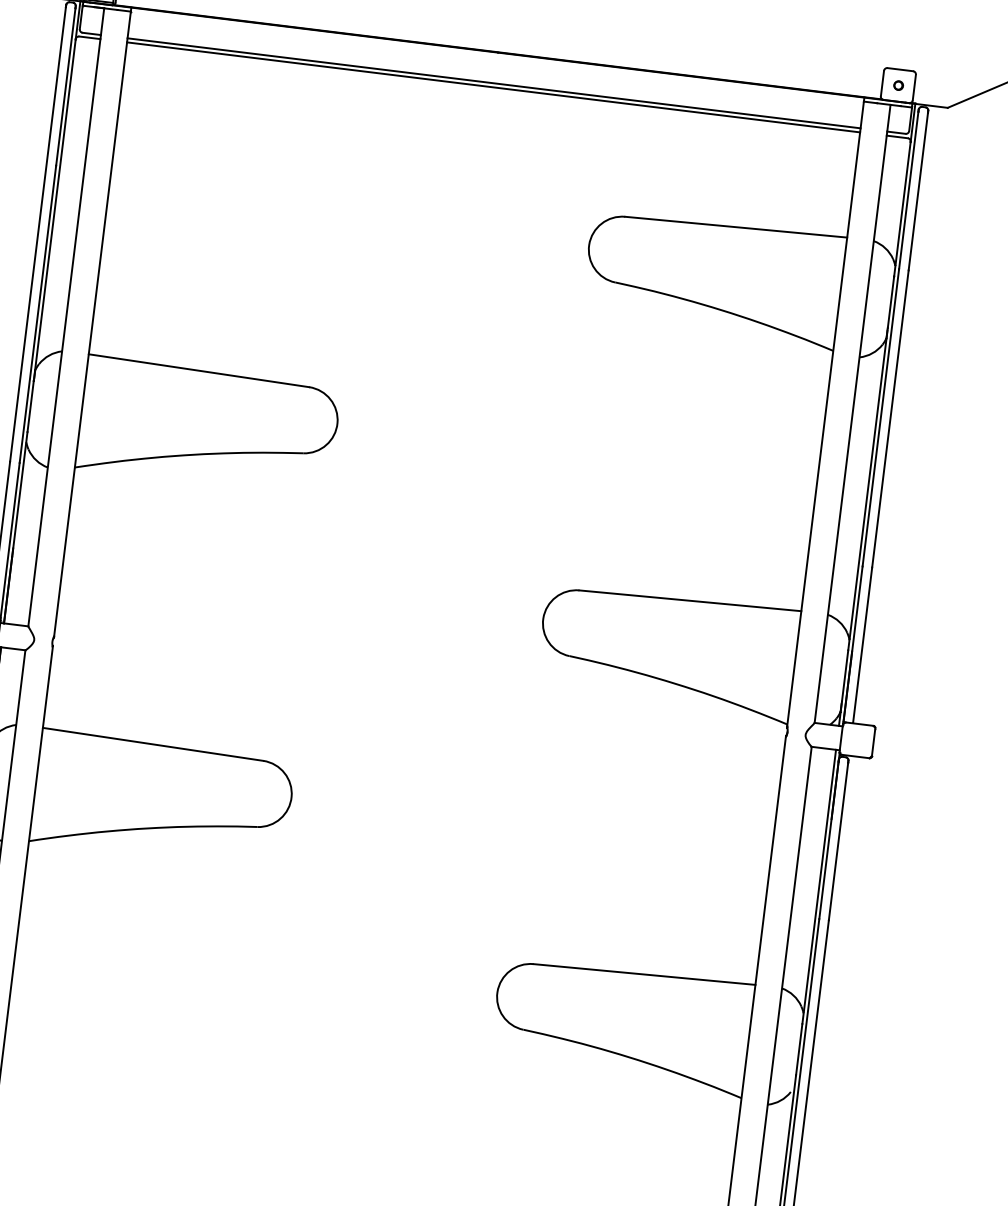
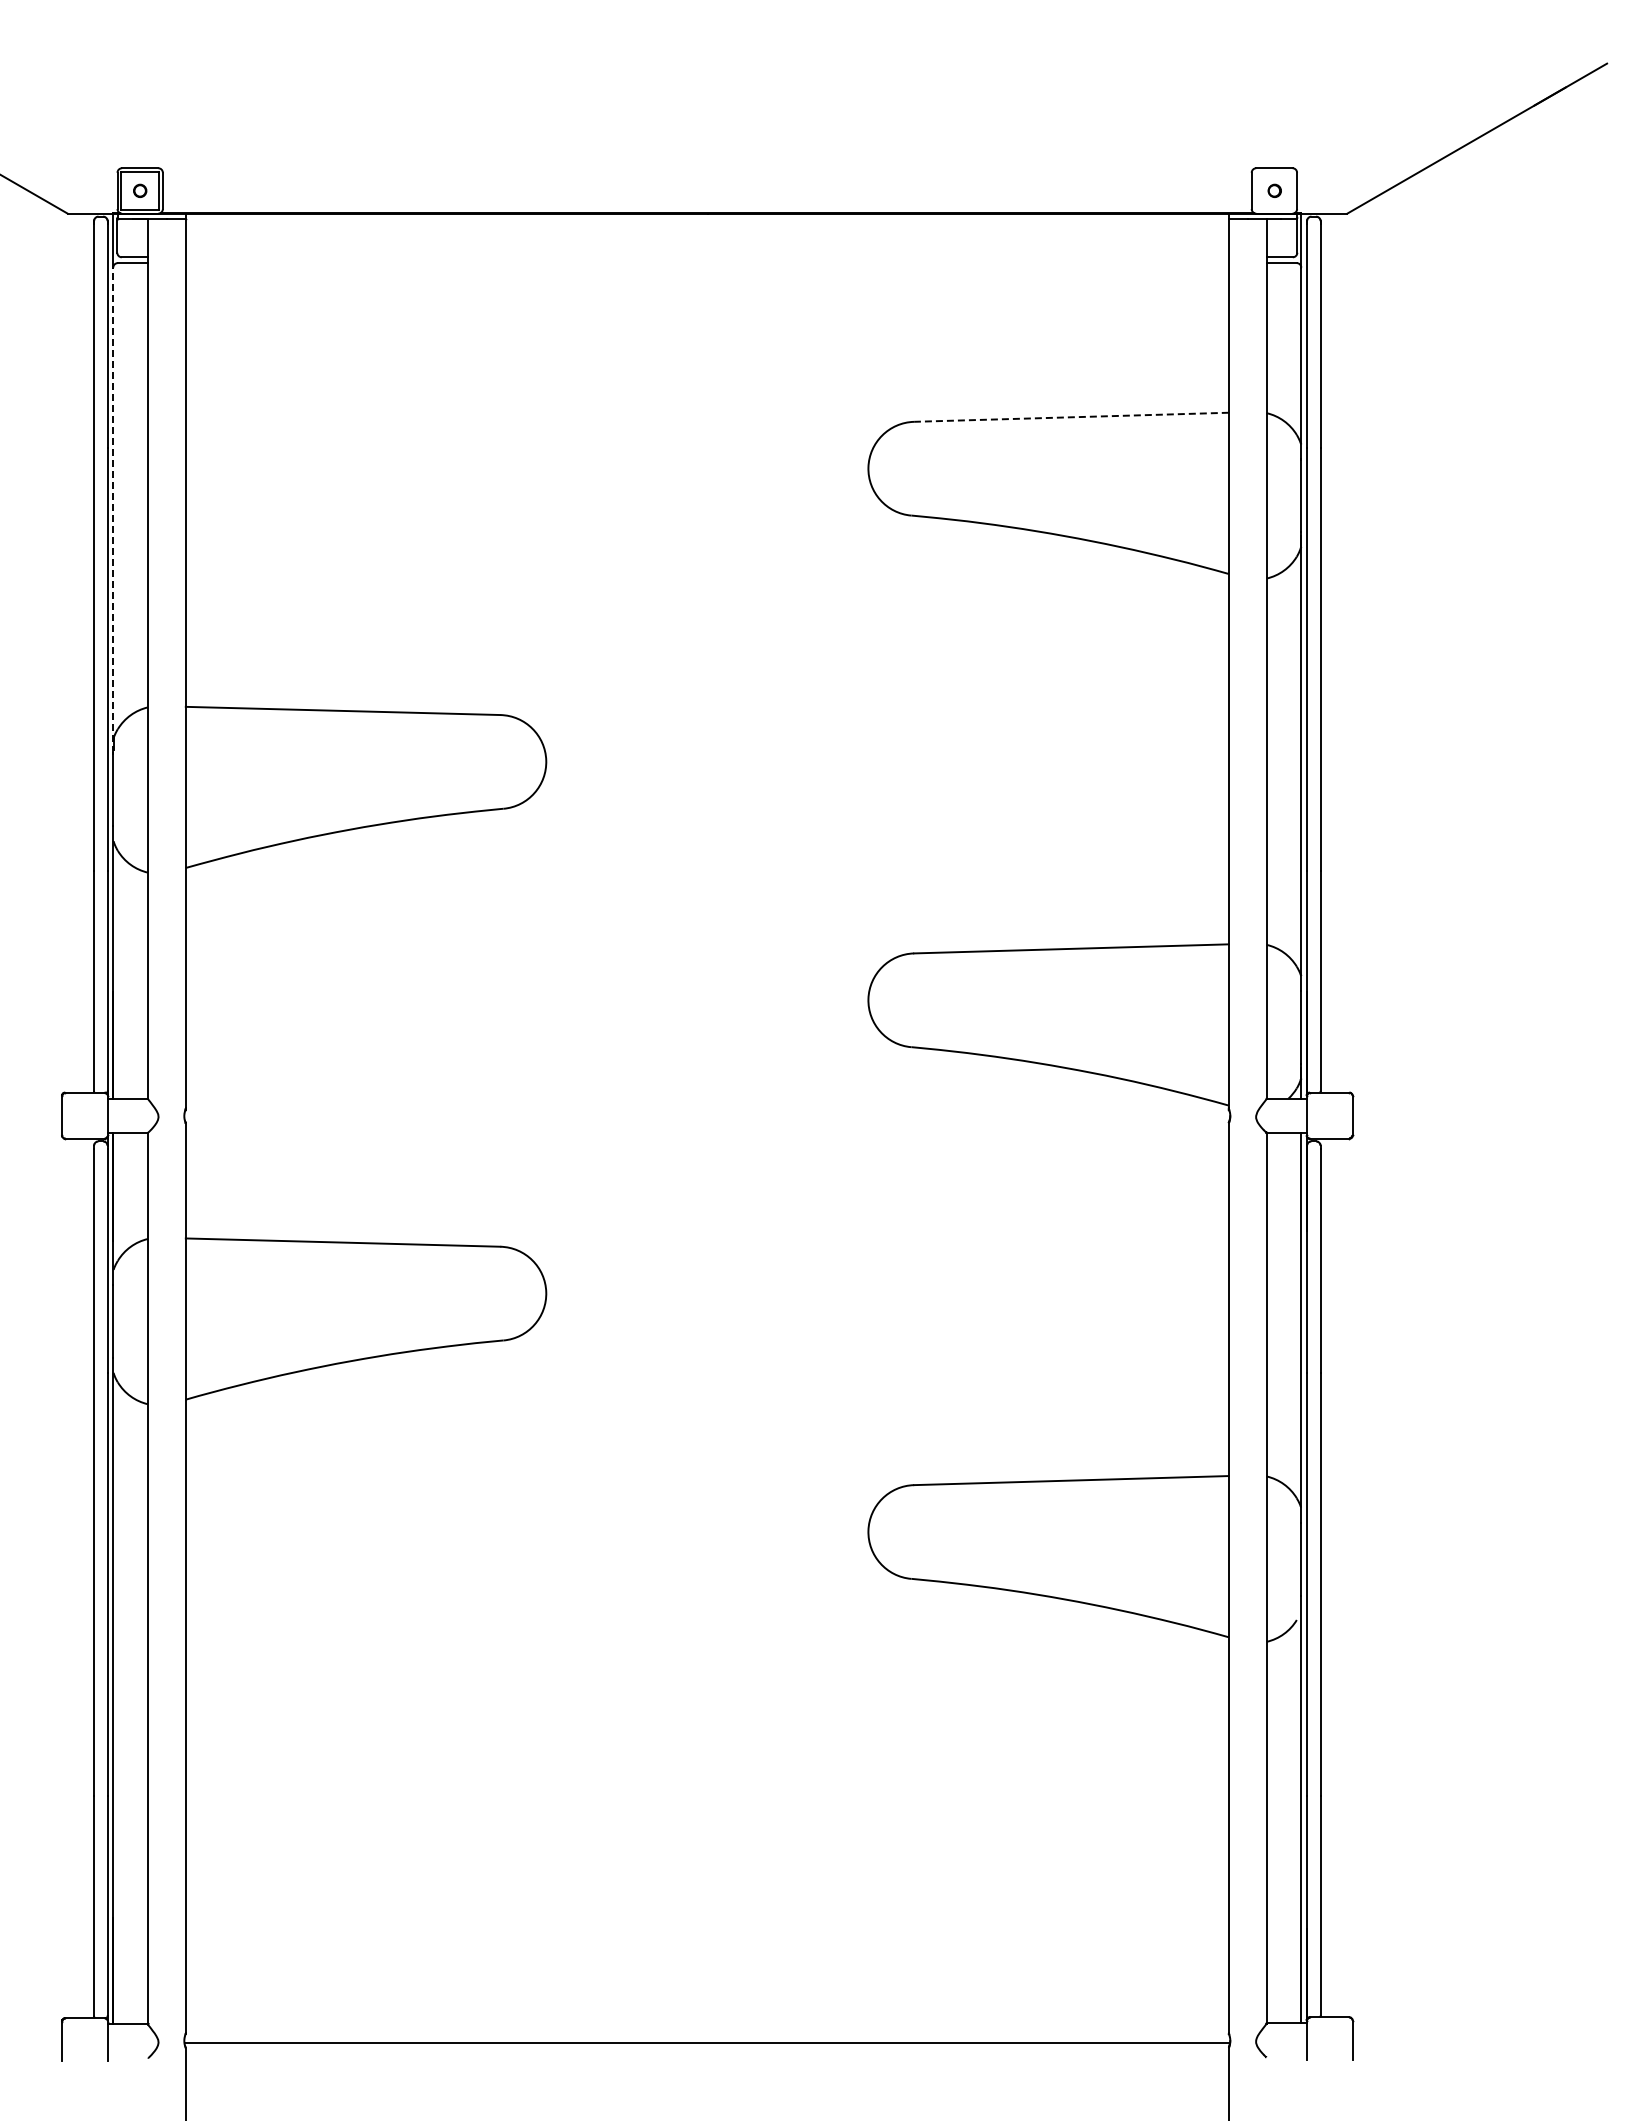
line: (493, 83) -> (706, 257), removed
line: (493, 87) -> (706, 263), removed
line: (54, 210) -> (113, 510), solid -> dashed
line: (735, 227) -> (1070, 417), solid -> dashed

